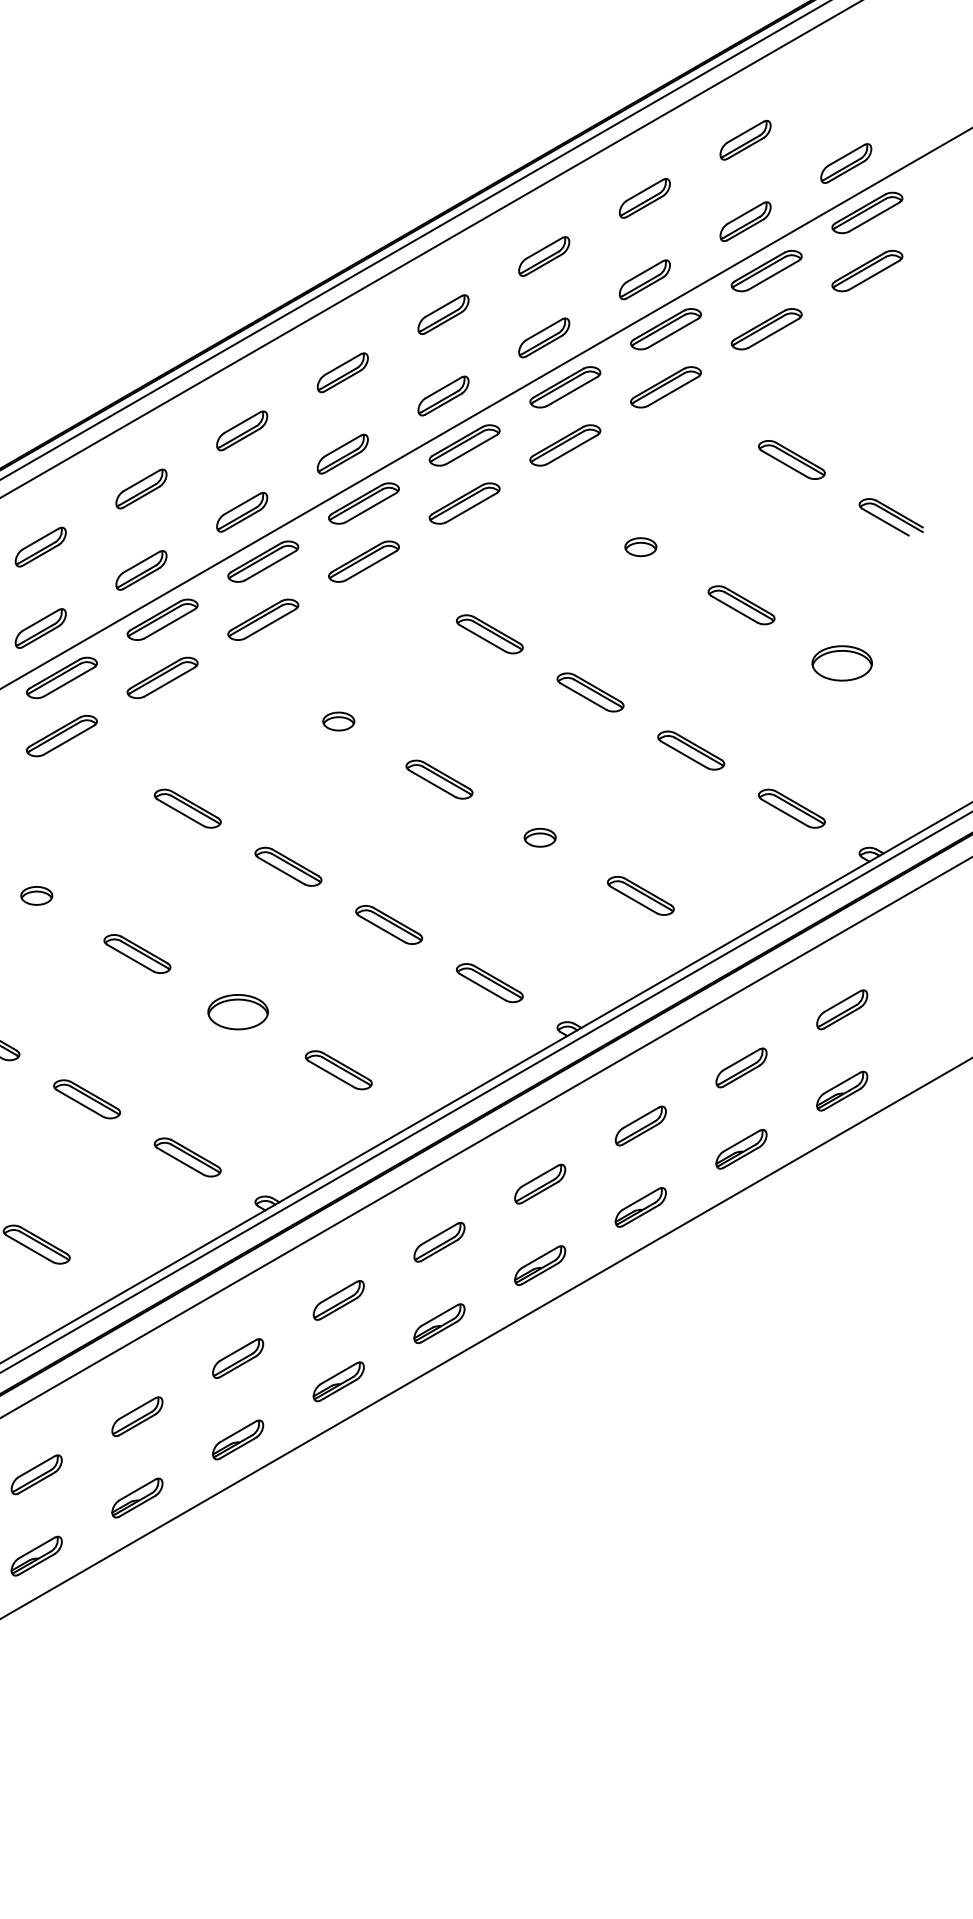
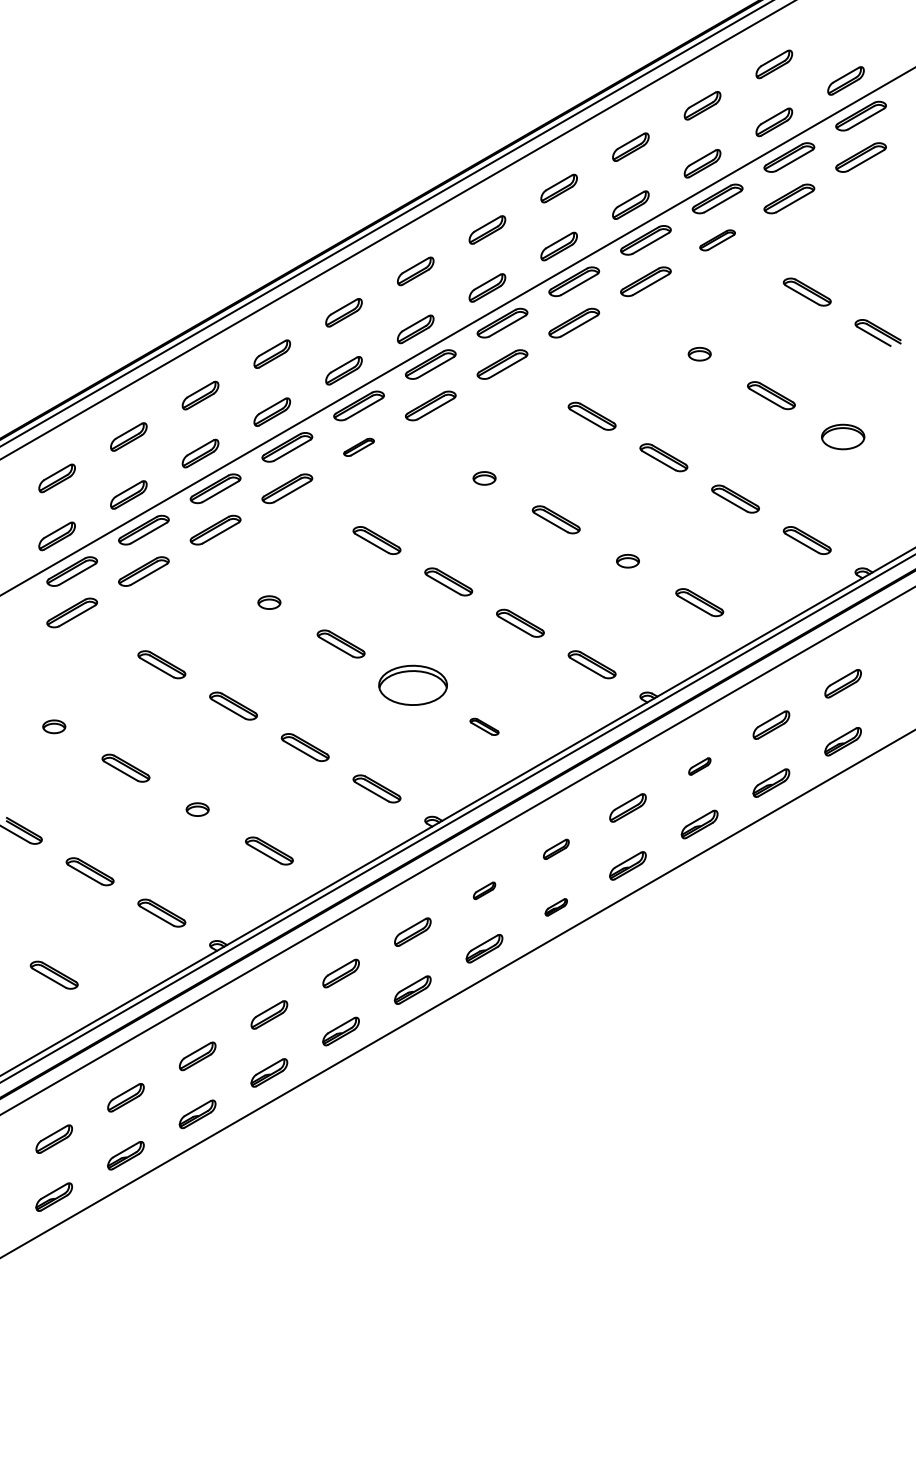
part: (665, 387) -> (717, 240), size x0.7
part: (161, 678) -> (358, 447), size x0.6
part: (237, 1012) -> (412, 685), size x1.6
part: (338, 1069) -> (484, 726), size x0.6
part: (640, 1125) -> (699, 766), size x0.6
part: (439, 1242) -> (556, 849), size x0.7
part: (338, 1300) -> (484, 890), size x0.6
part: (439, 1323) -> (556, 907), size x0.6

